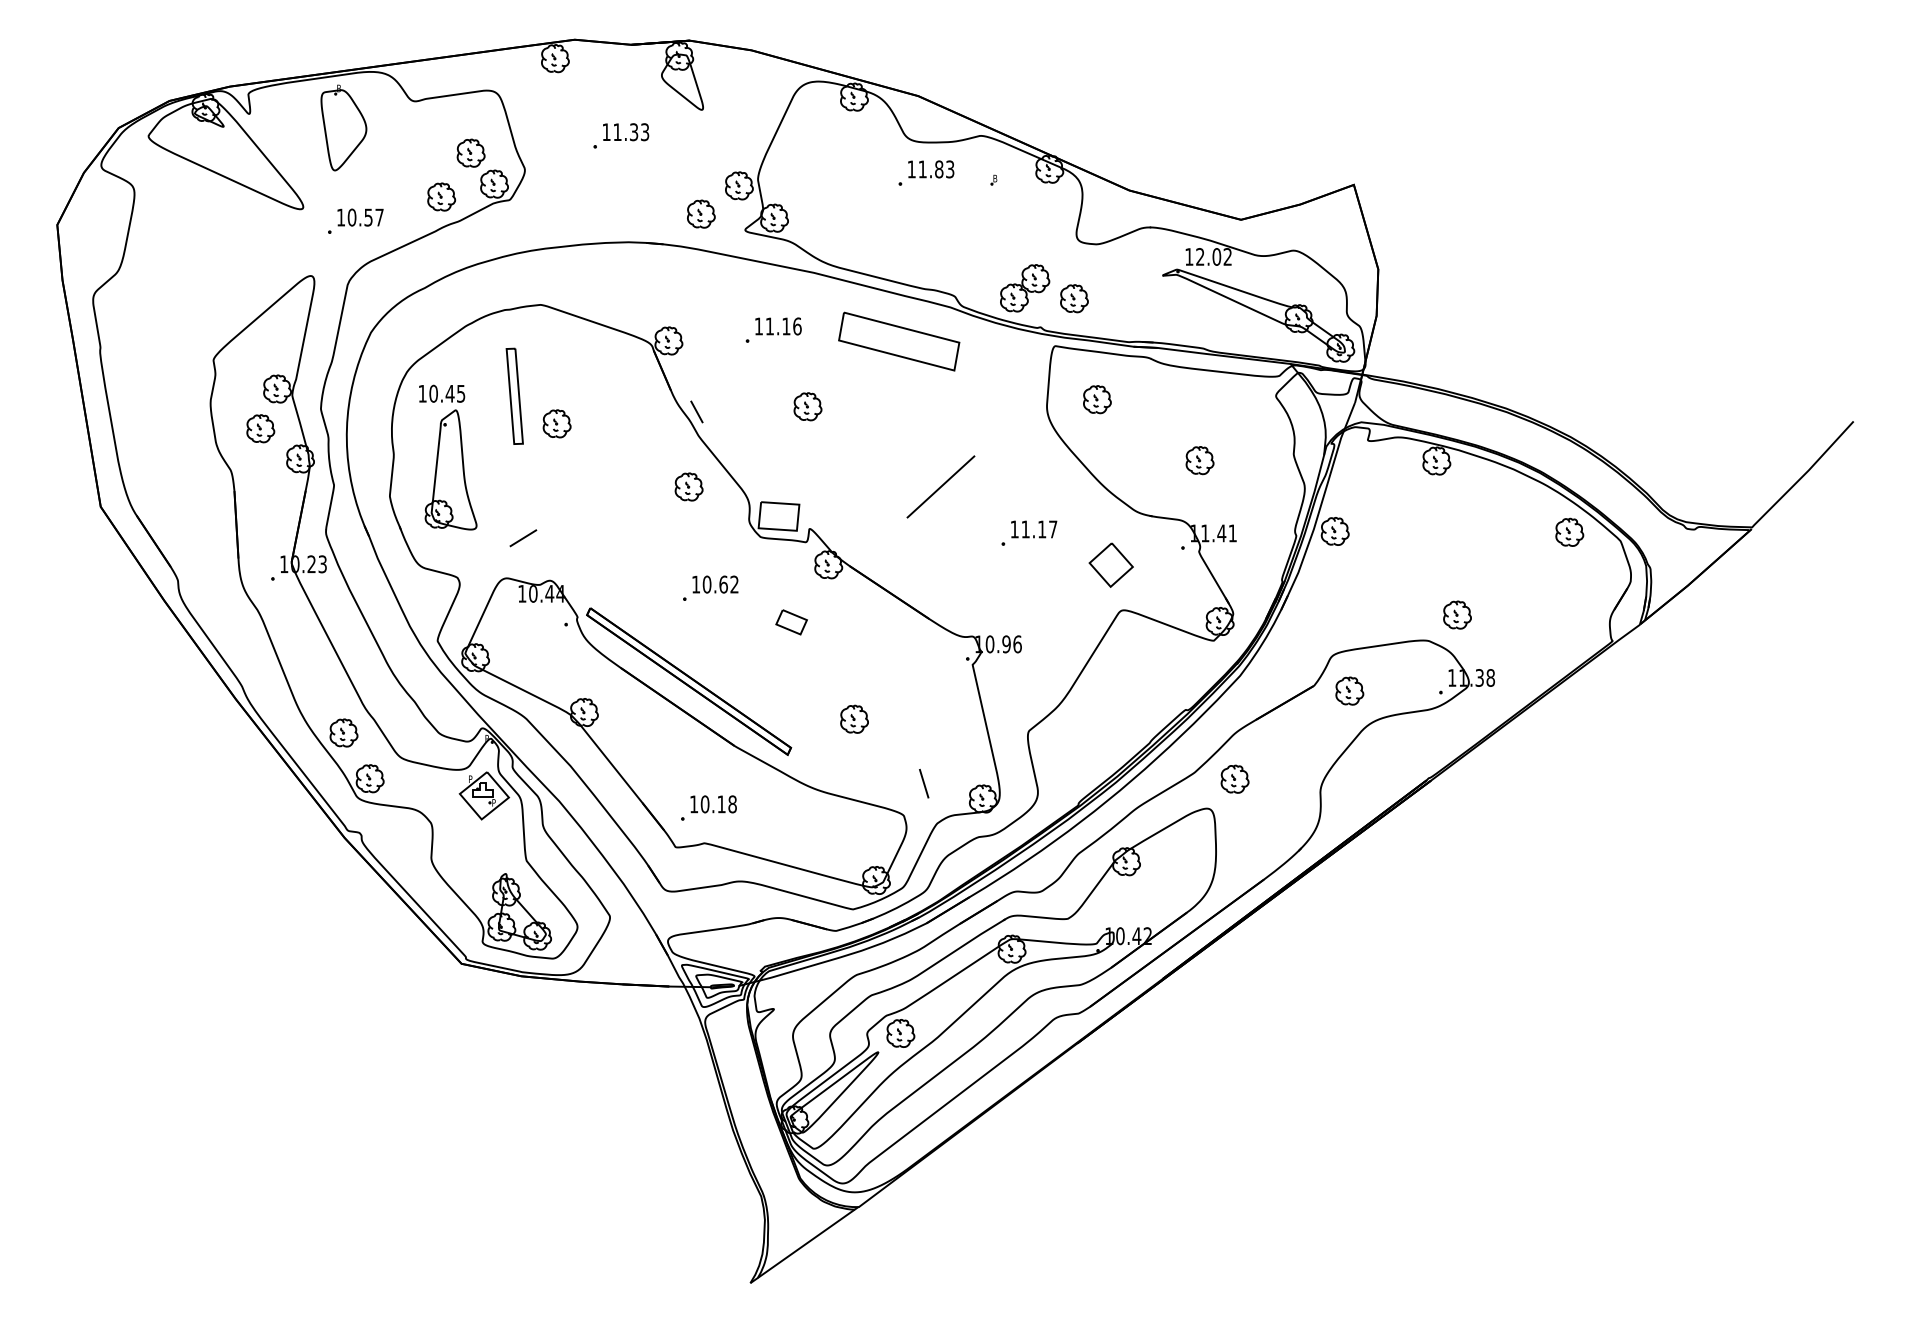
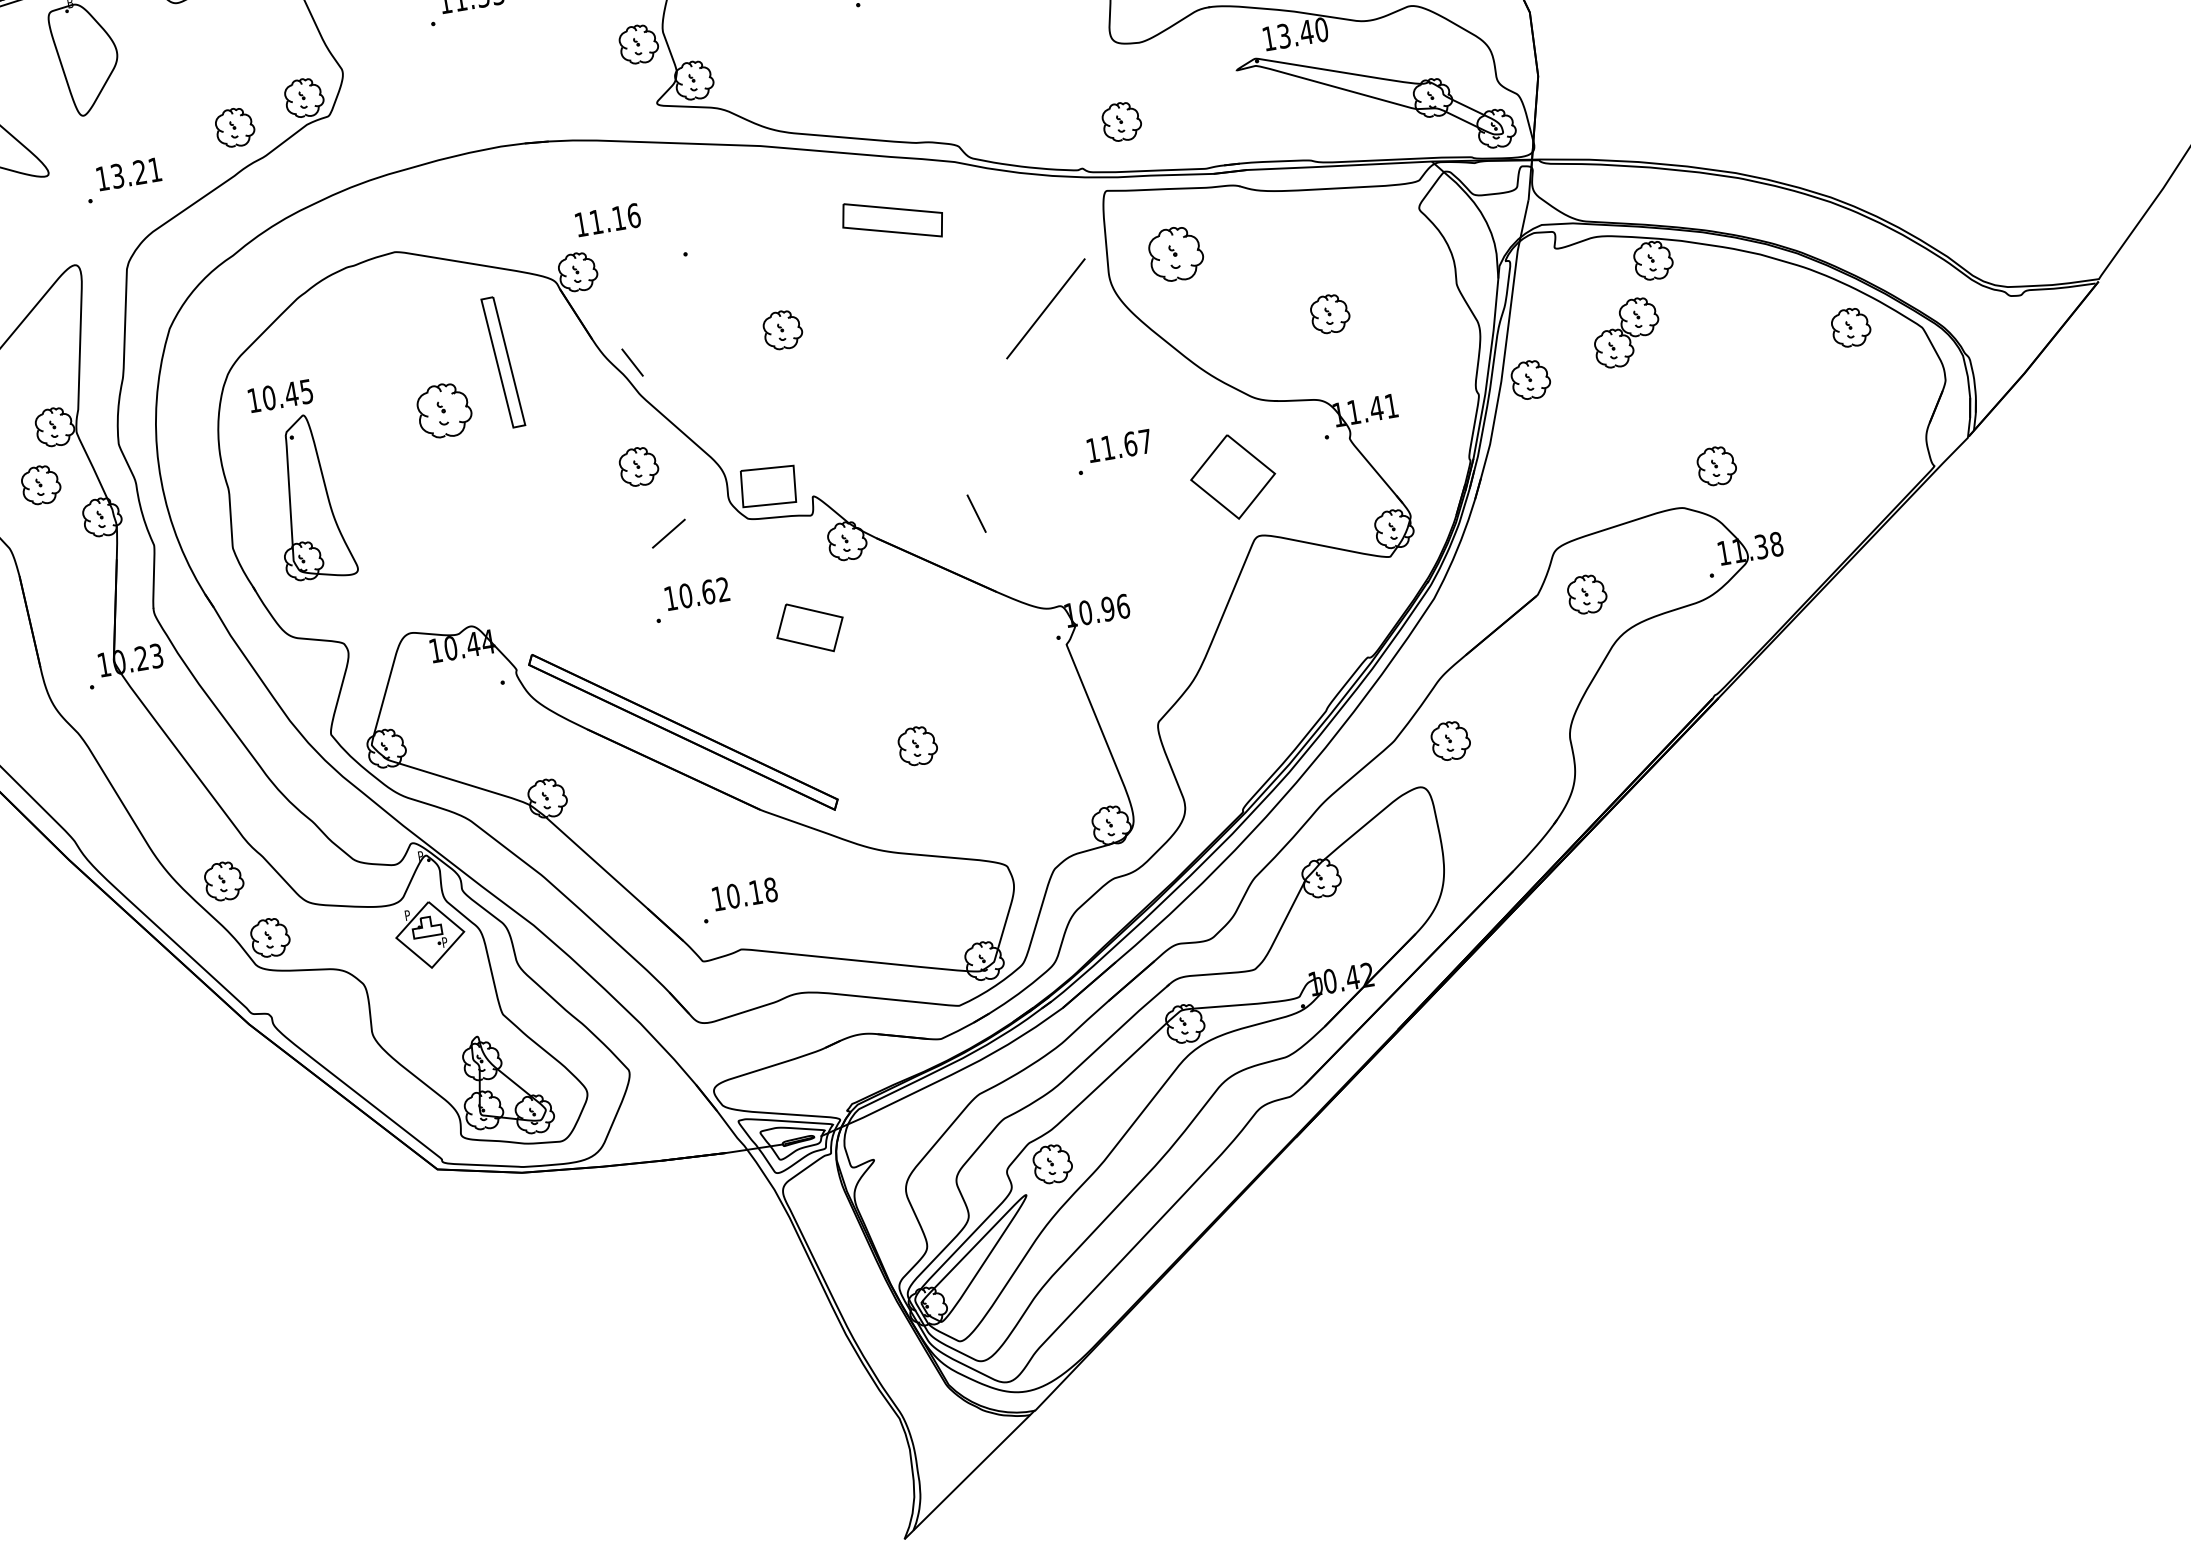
part: (470, 152) -> (264, 60), removed
part: (701, 213) -> (593, 90), removed
text: (365, 217) -> (135, 172), 10.57 -> 13.21
text: (1214, 256) -> (1303, 32), 12.02 -> 13.40
part: (1025, 288) -> (1627, 332), moved
text: (778, 326) -> (608, 220), moved
part: (899, 341) -> (892, 220), size x0.6
part: (514, 395) -> (502, 361), moved
part: (1097, 399) -> (1176, 254), size x1.4
part: (556, 423) -> (443, 410), size x1.4
line: (940, 486) -> (1045, 308), moved
text: (1042, 529) -> (1131, 444), 11.17 -> 11.67
line: (523, 538) -> (669, 534), moved
part: (1110, 564) -> (1231, 476), size x1.4
part: (791, 622) -> (809, 628), size x1.6
line: (924, 783) -> (977, 513), moved

